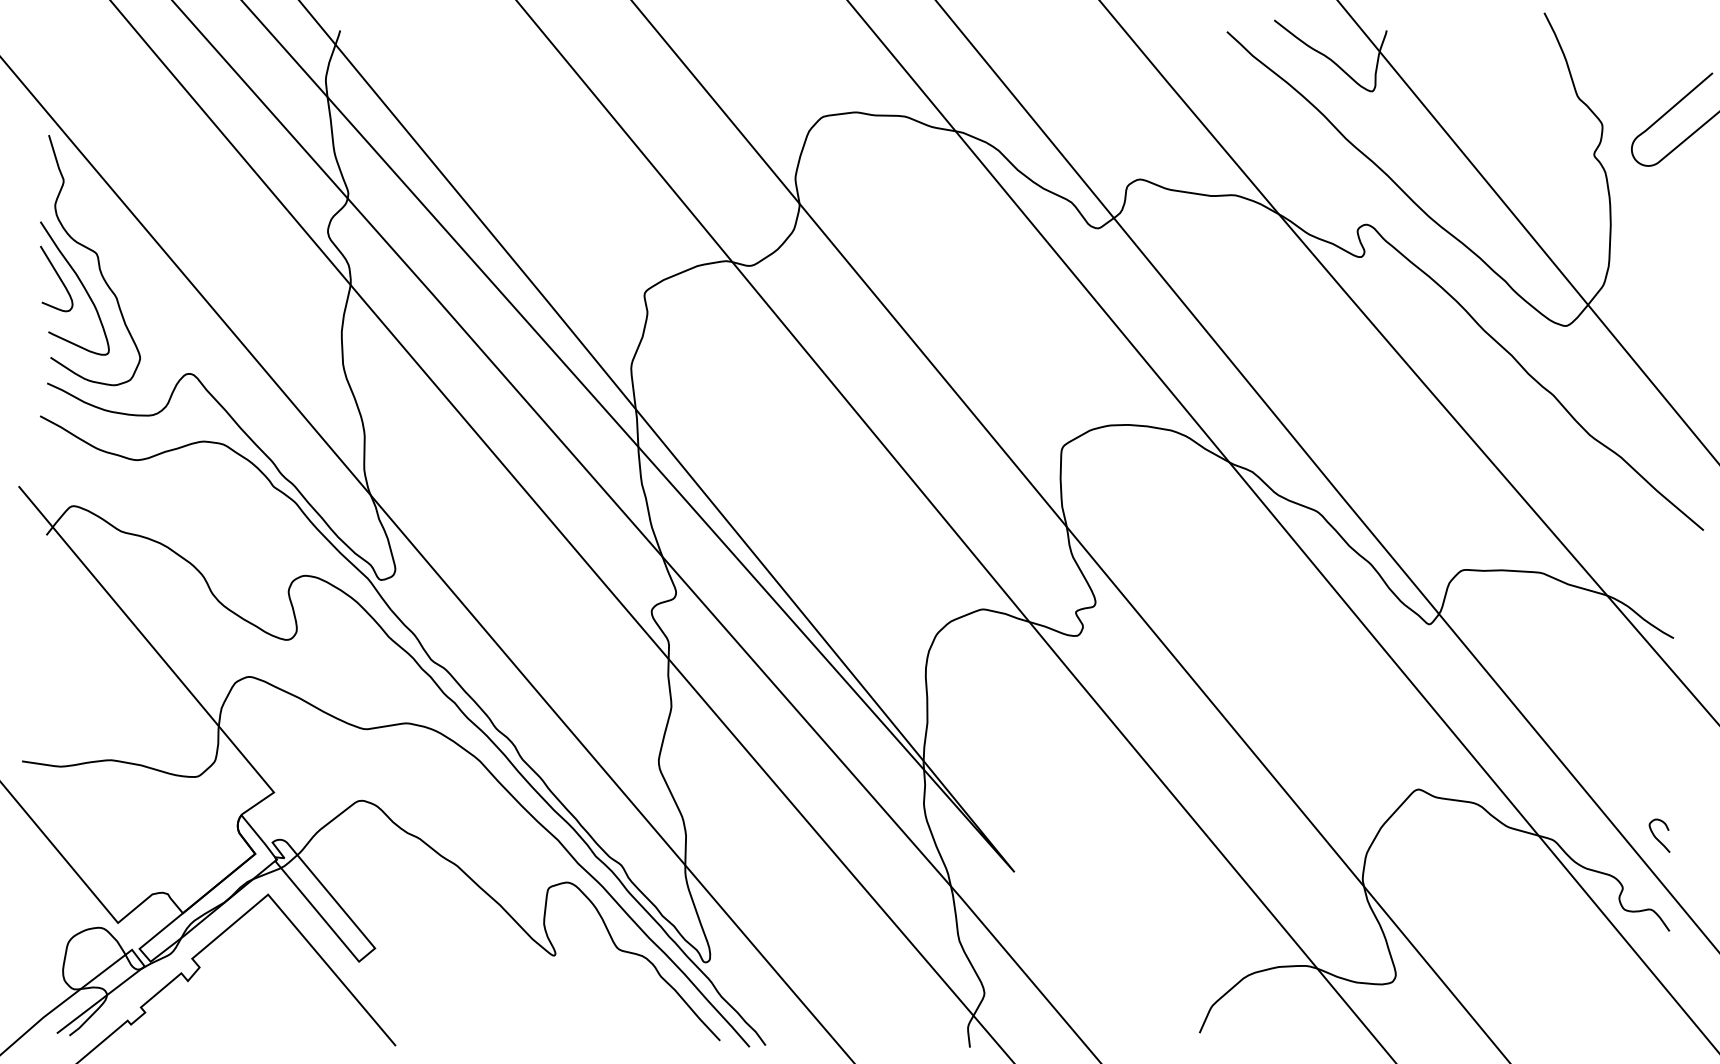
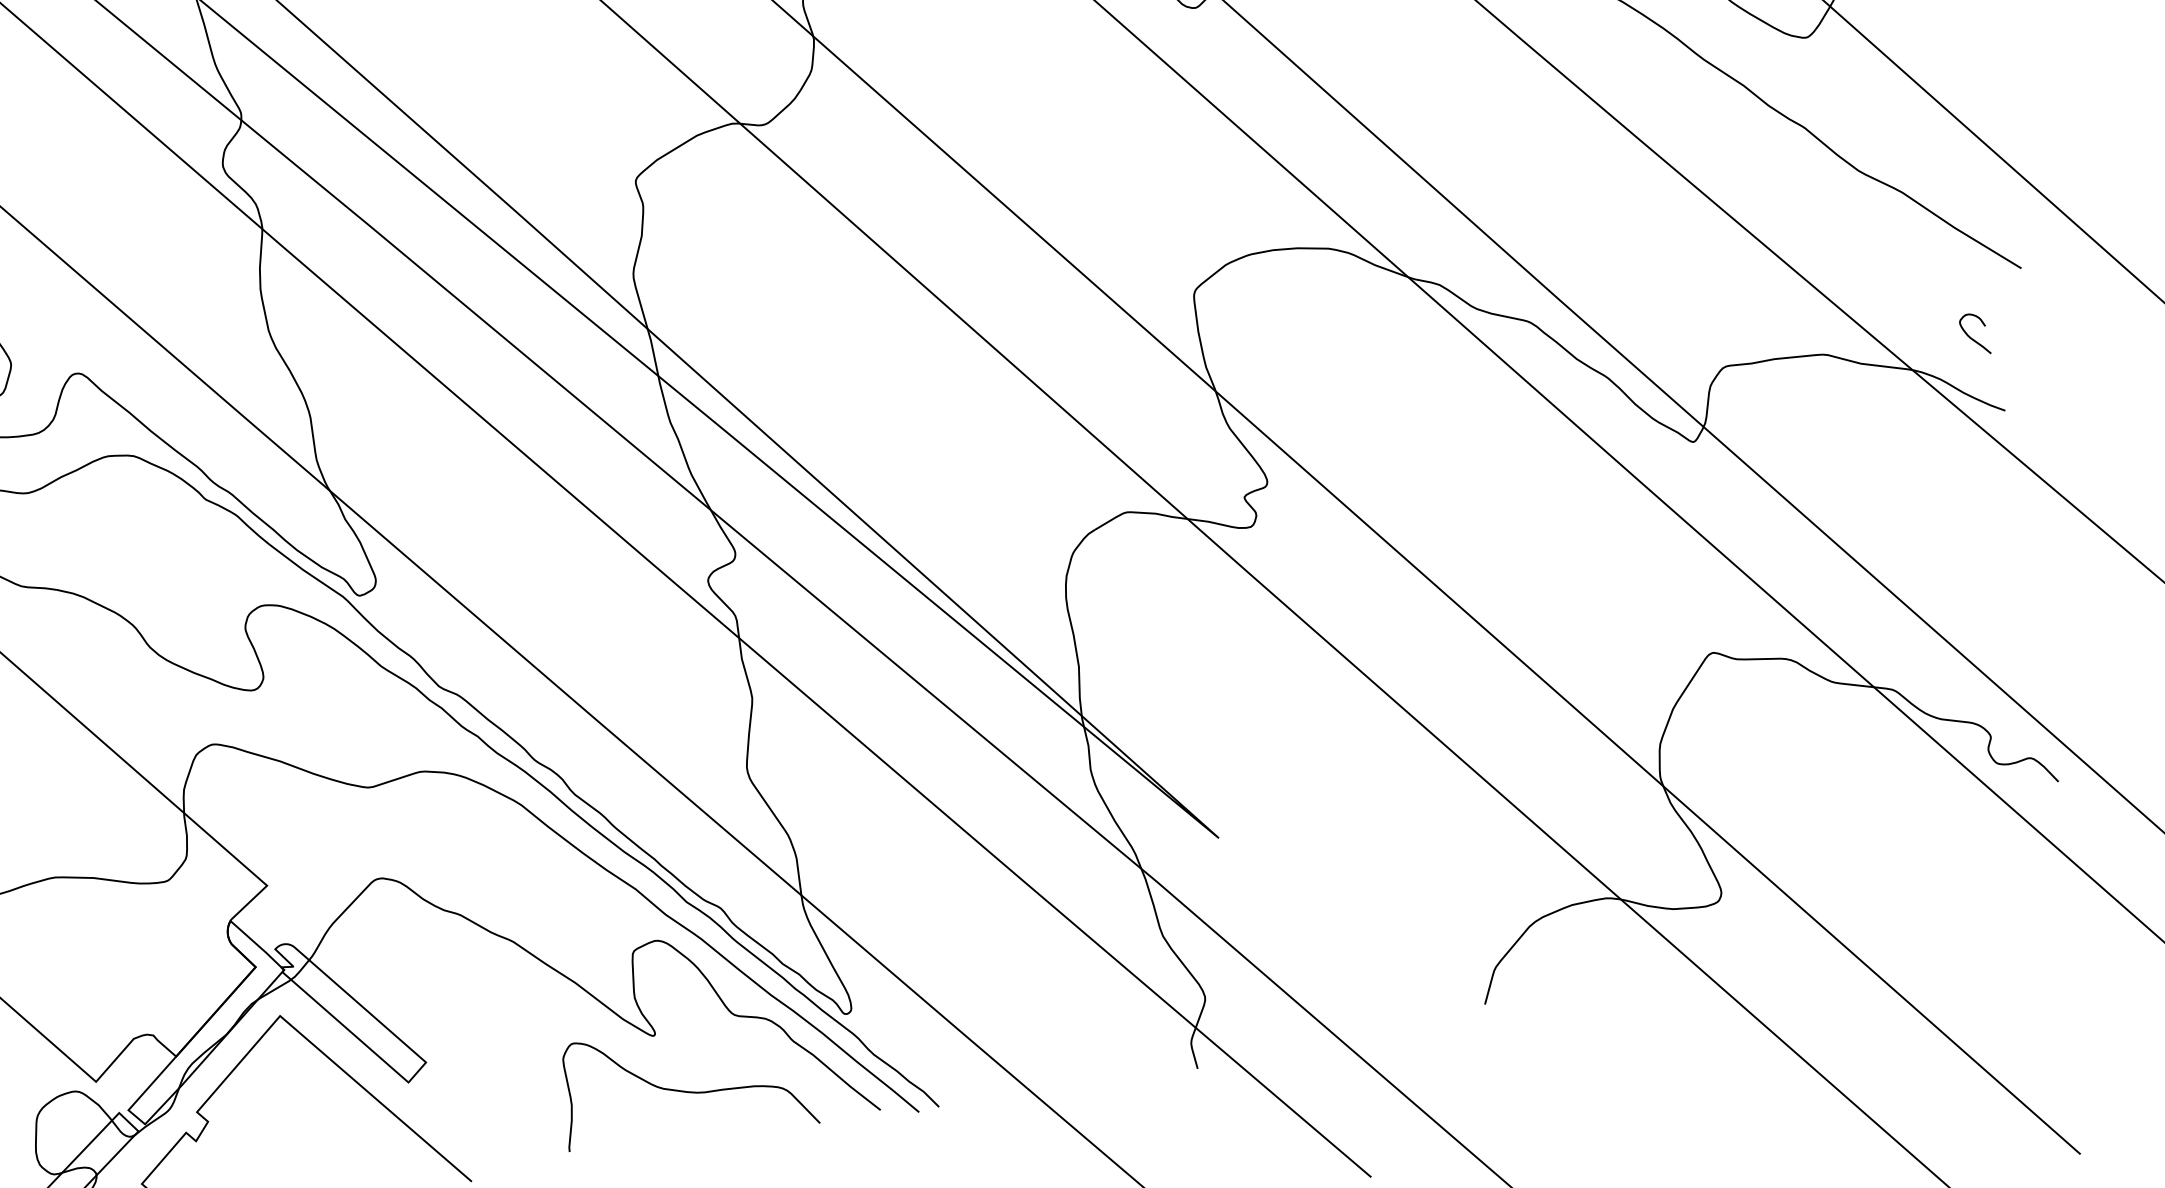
curve: (1656, 837) -> (1971, 337), moved
curve: (571, 1001) -> (684, 1090), added

